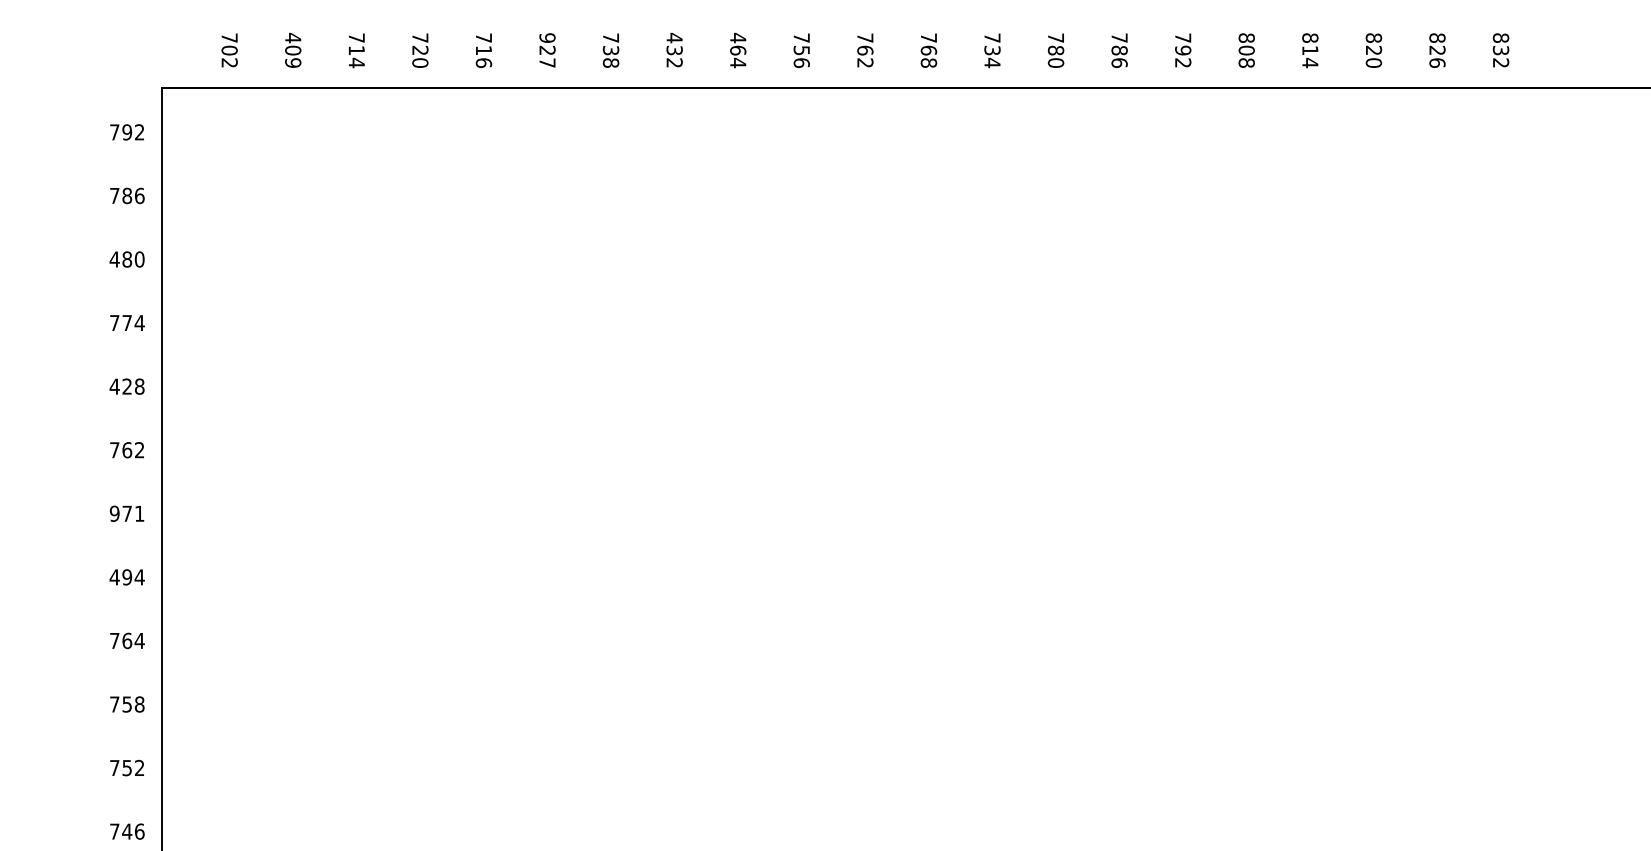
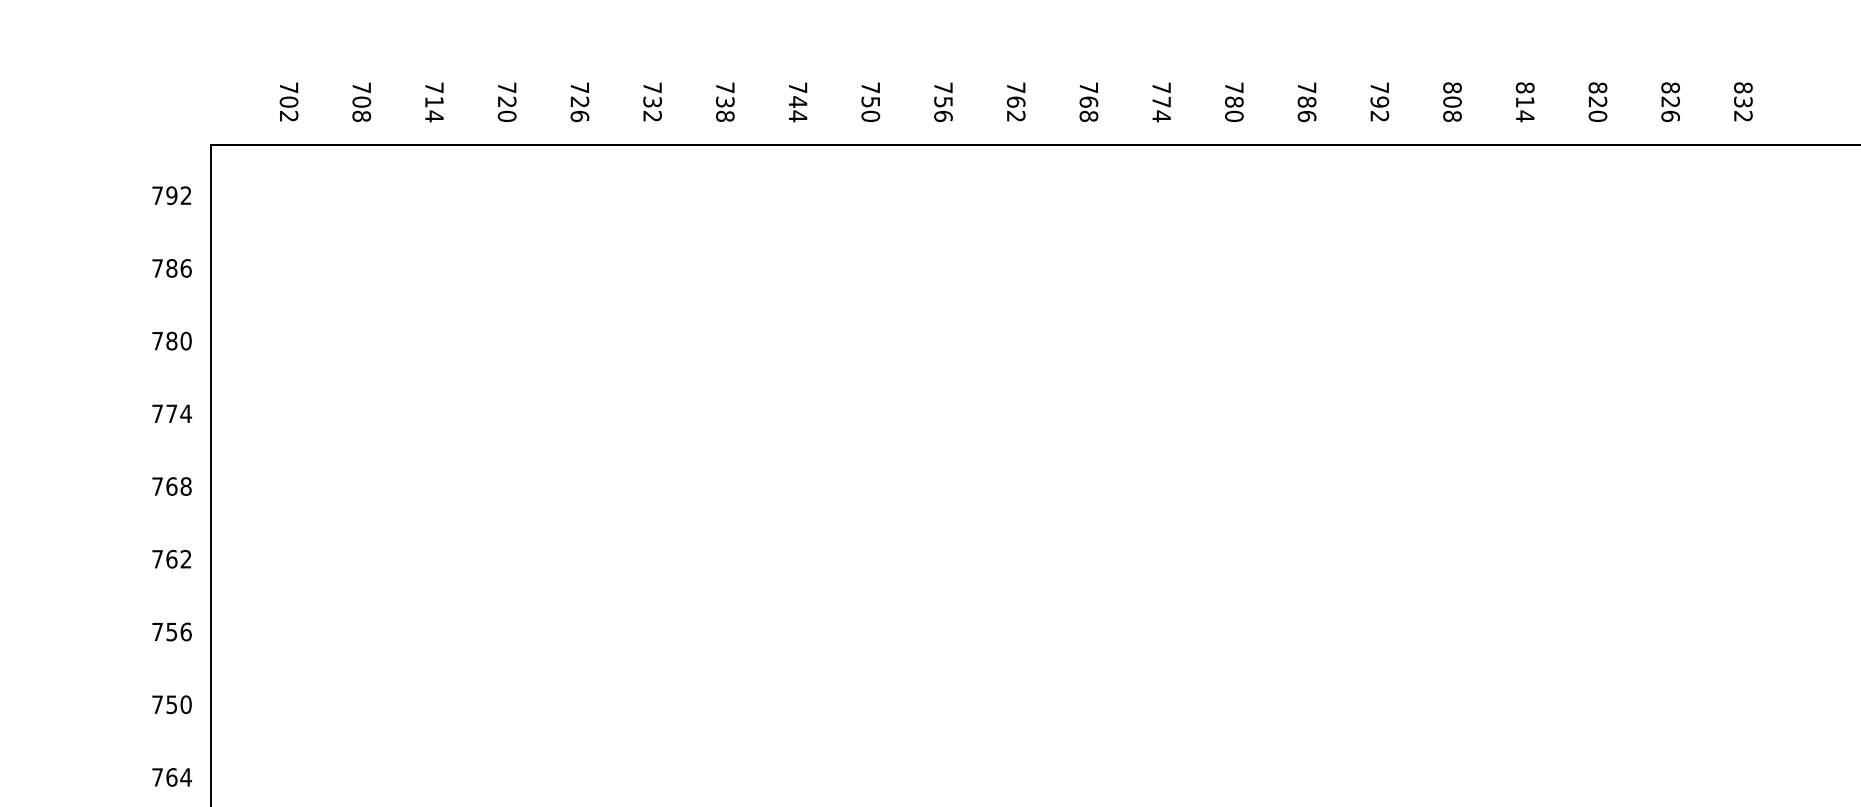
text: (293, 49) -> (362, 100), 409 -> 708
text: (484, 49) -> (580, 100), 716 -> 726
text: (547, 50) -> (652, 102), 927 -> 732
text: (674, 50) -> (797, 102), 432 -> 744
text: (738, 50) -> (871, 102), 464 -> 750
text: (992, 50) -> (1161, 102), 734 -> 774
text: (114, 259) -> (157, 341), 480 -> 780
text: (120, 386) -> (164, 486), 428 -> 768
text: (126, 513) -> (171, 631), 971 -> 756
text: (126, 577) -> (171, 704), 494 -> 750

